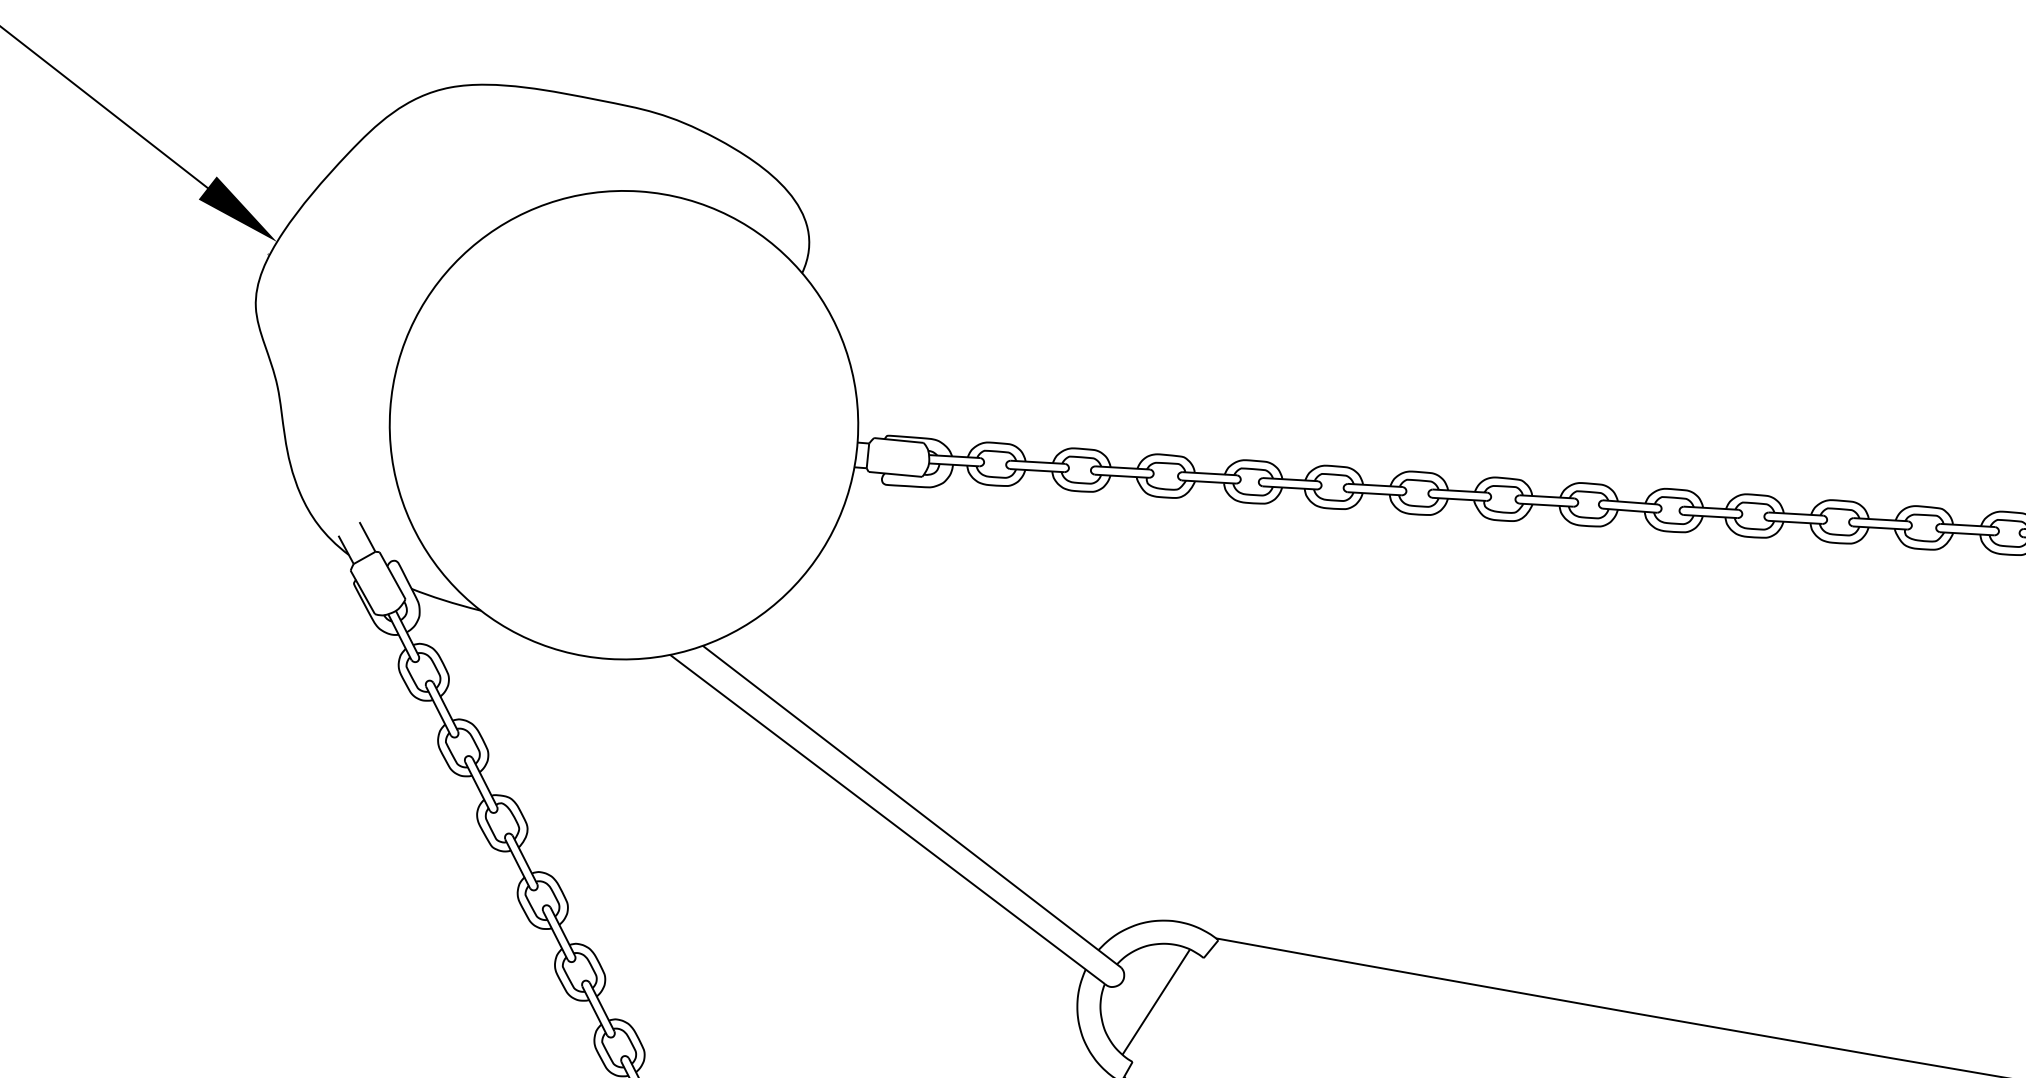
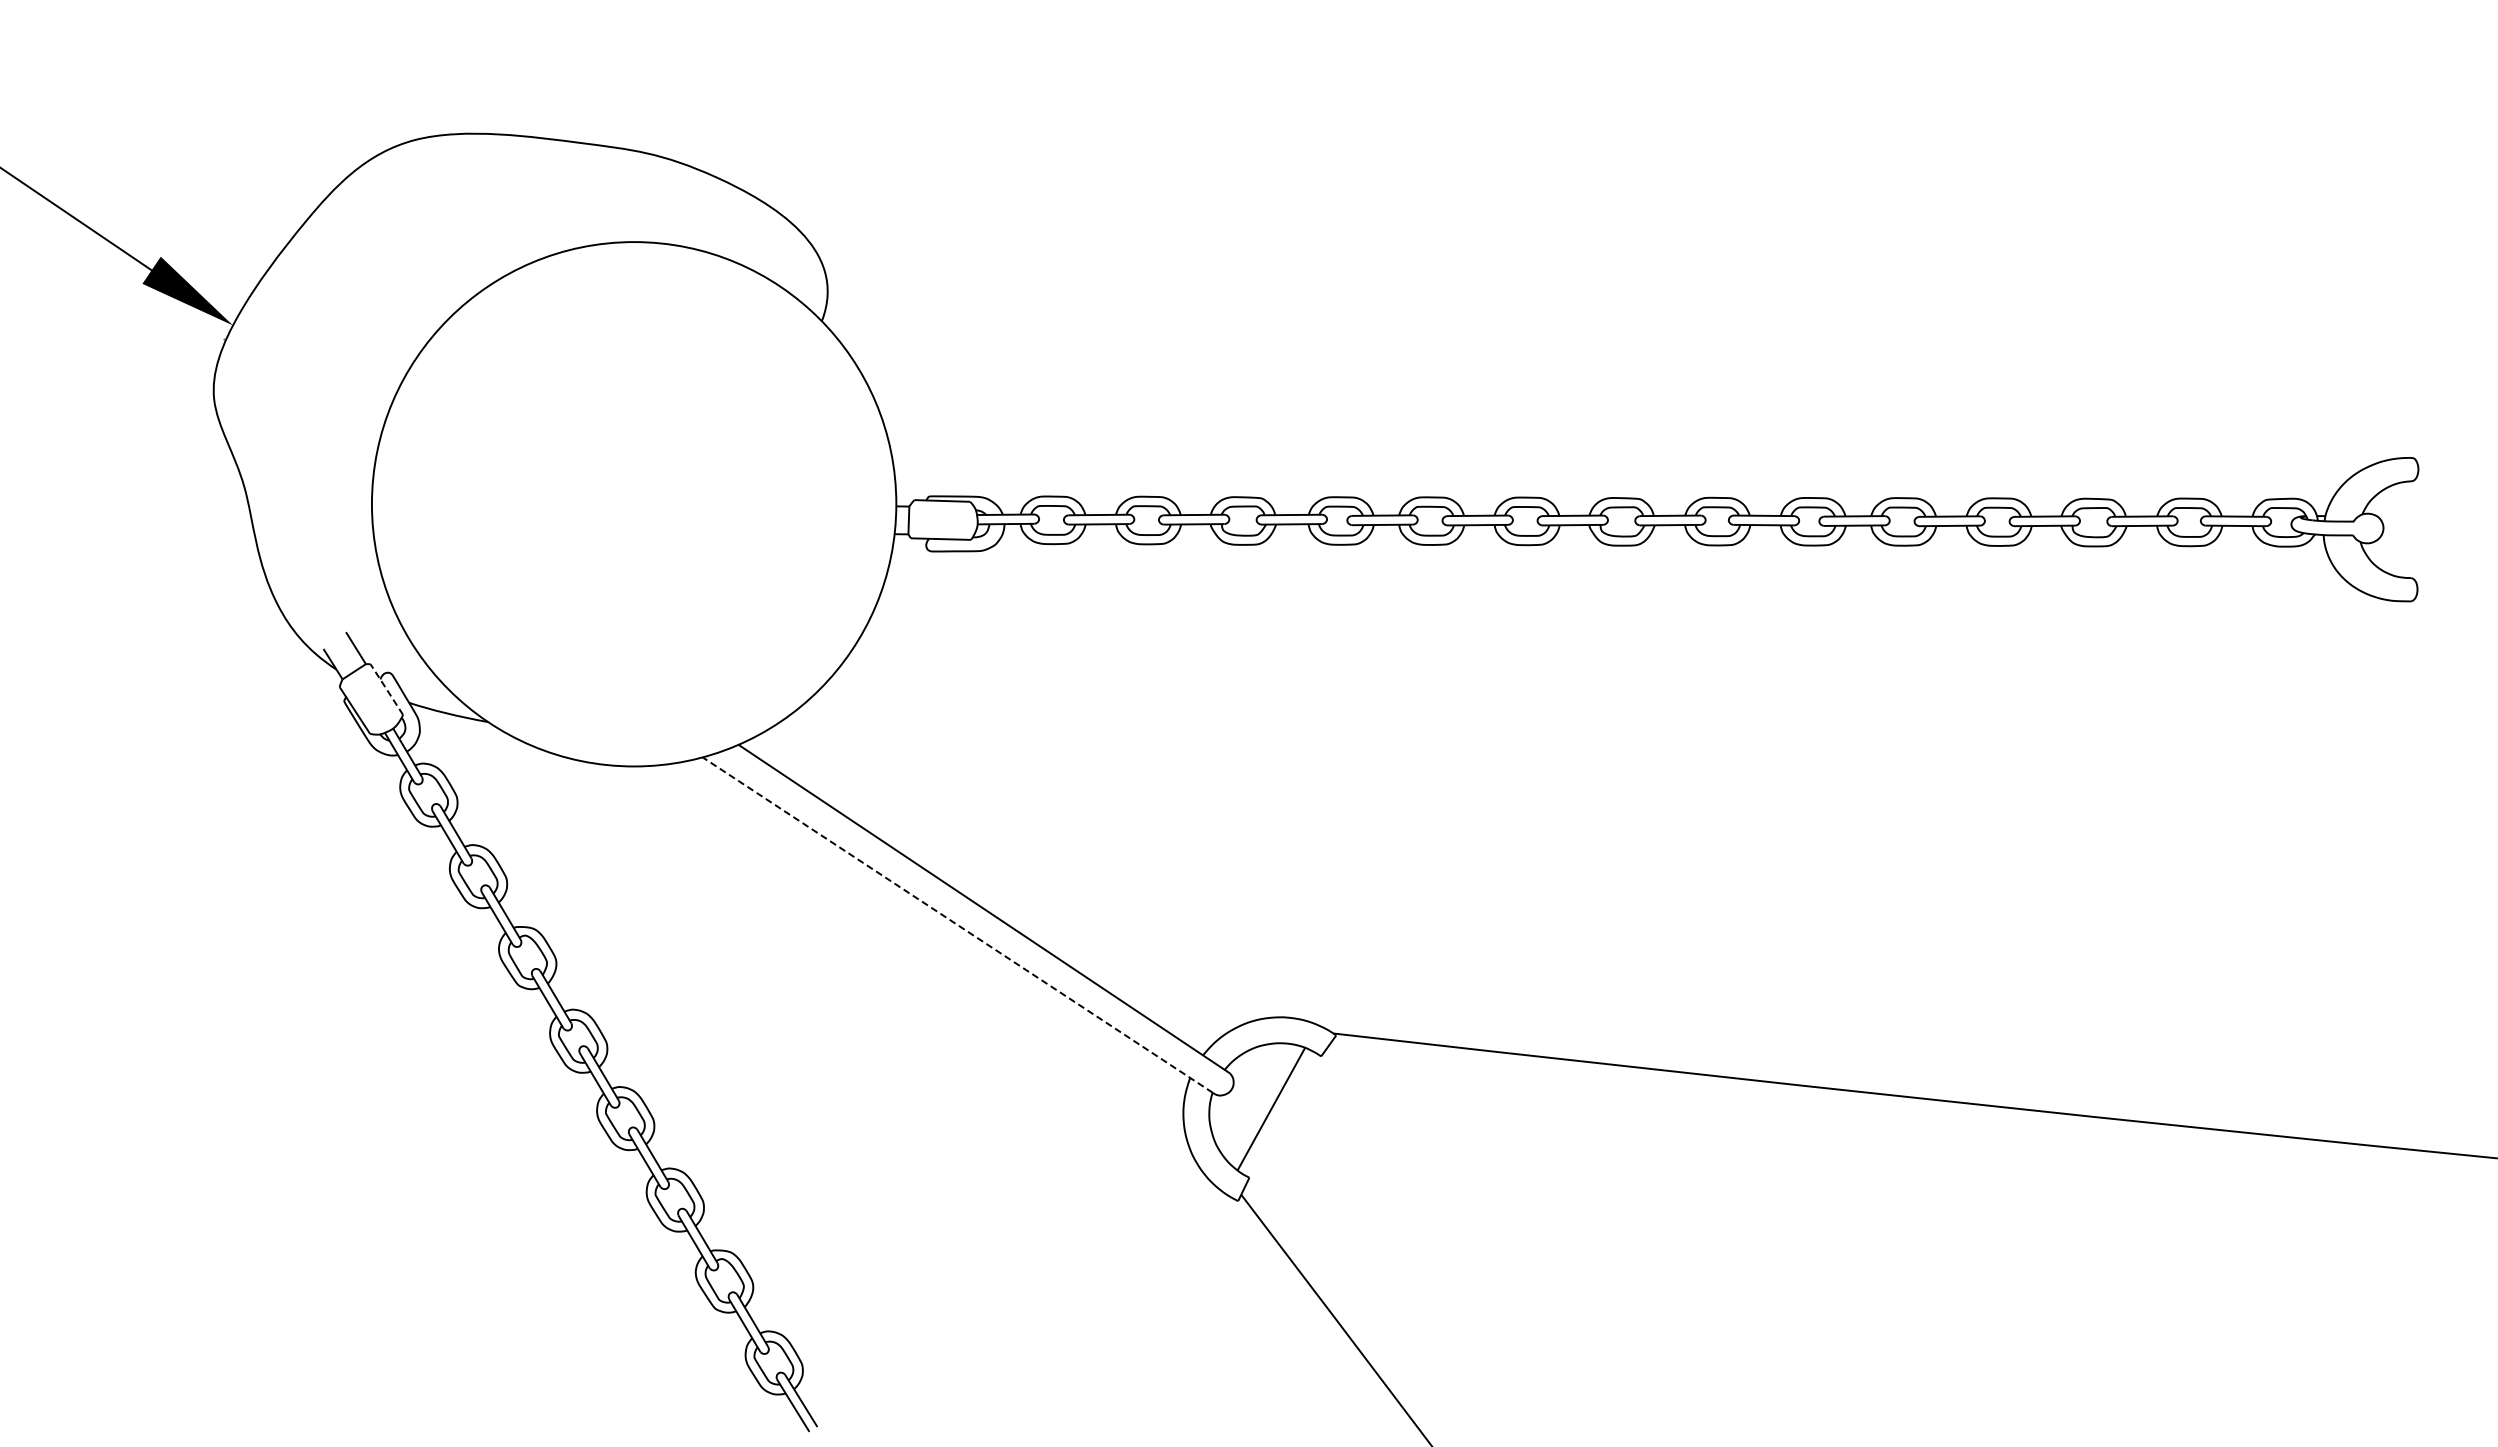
line: (392, 575) -> (386, 689), solid -> dashed
line: (887, 818) -> (957, 924), solid -> dashed

